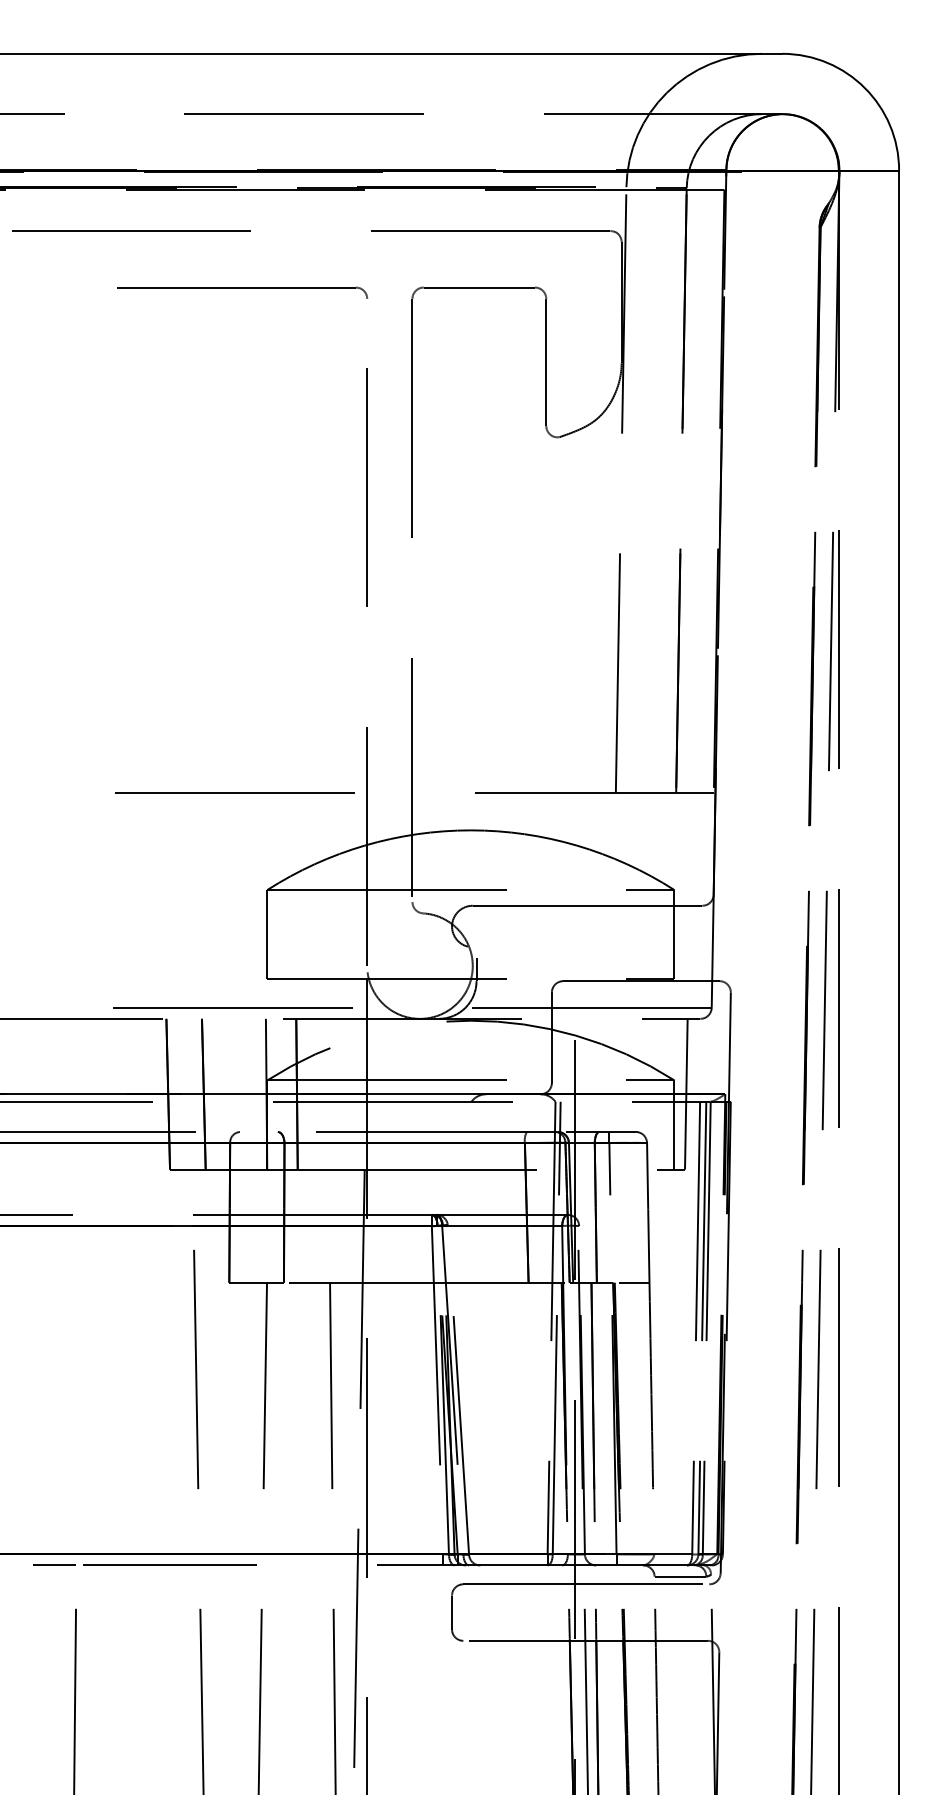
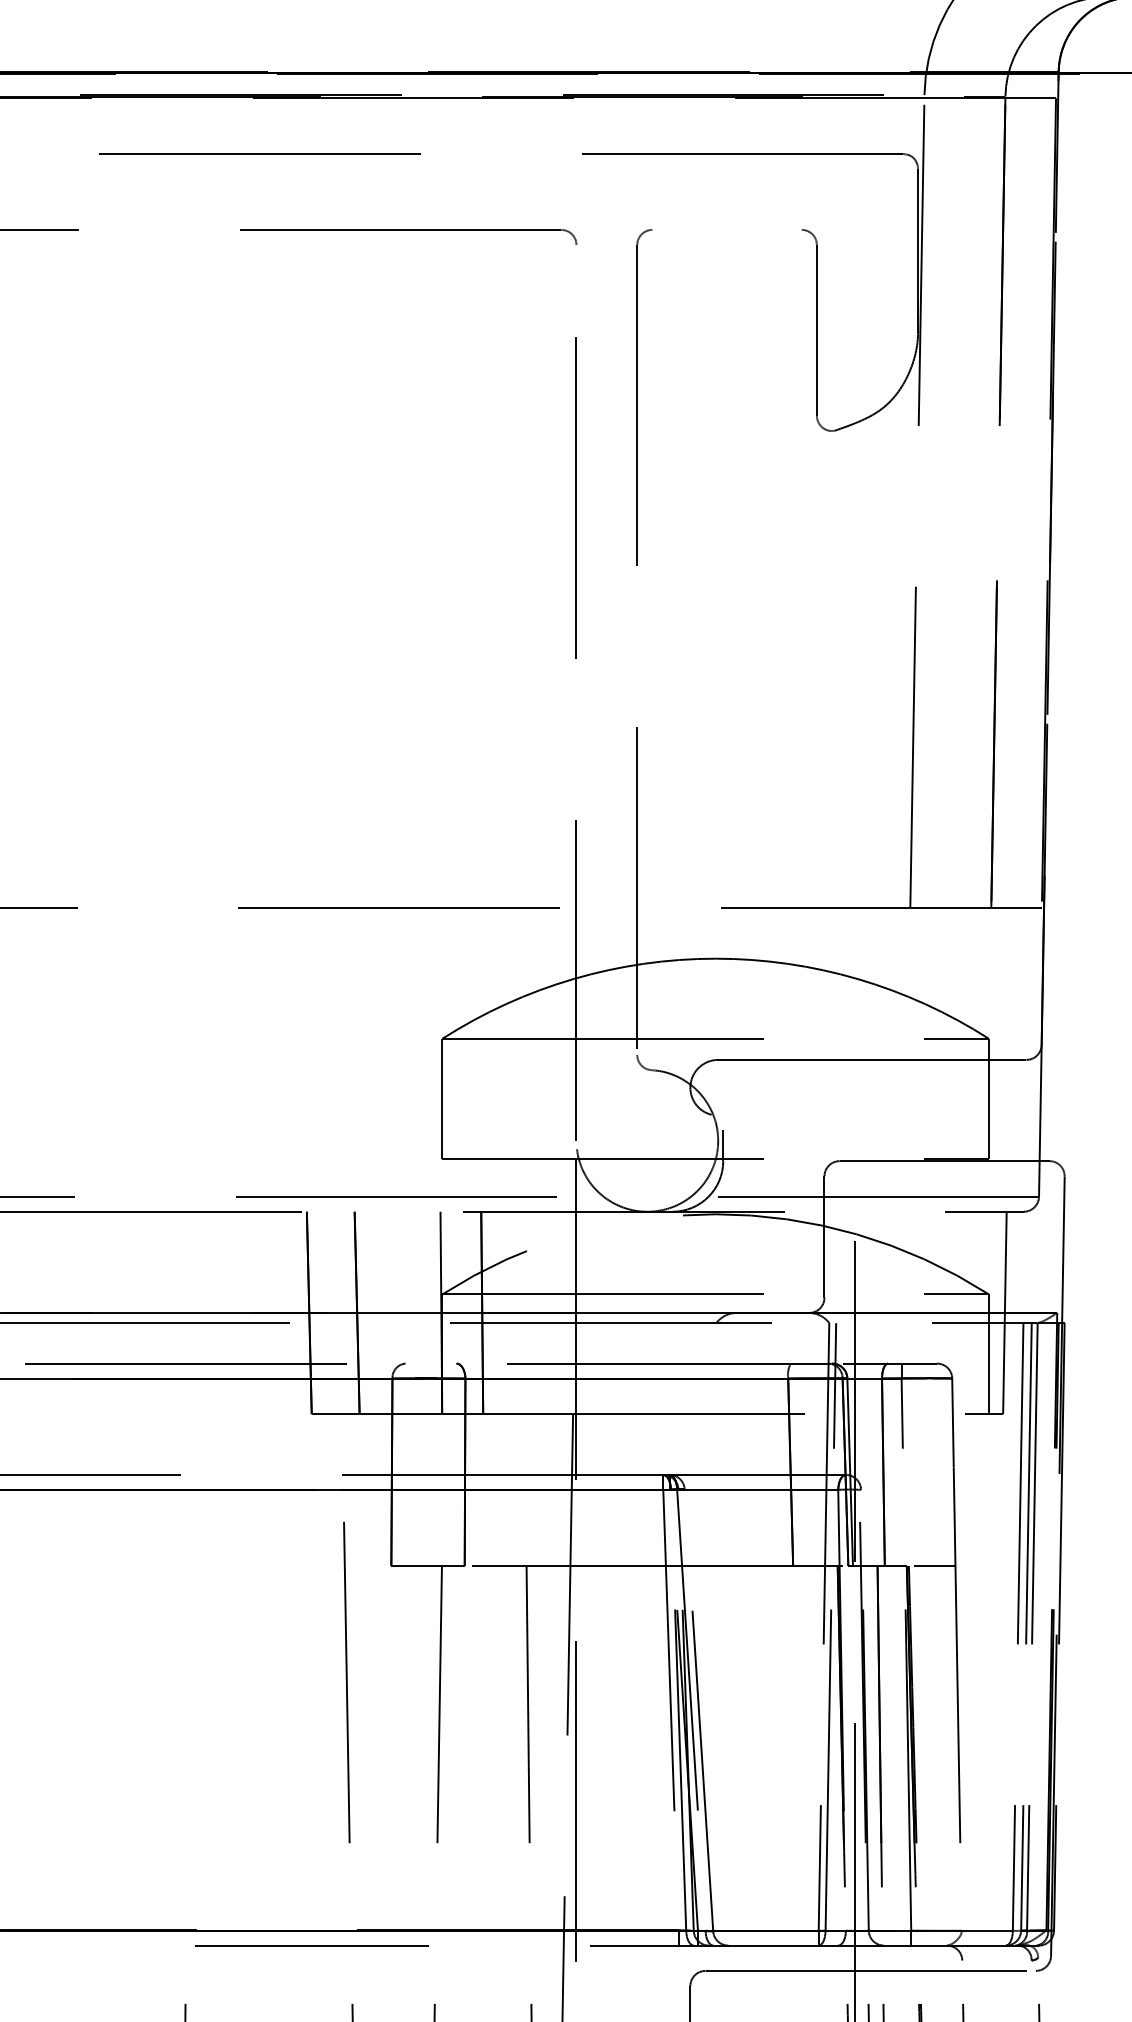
line: (478, 287) -> (725, 229), removed
line: (54, 1564) -> (156, 1944), removed
line: (680, 1576) -> (997, 1960), removed

